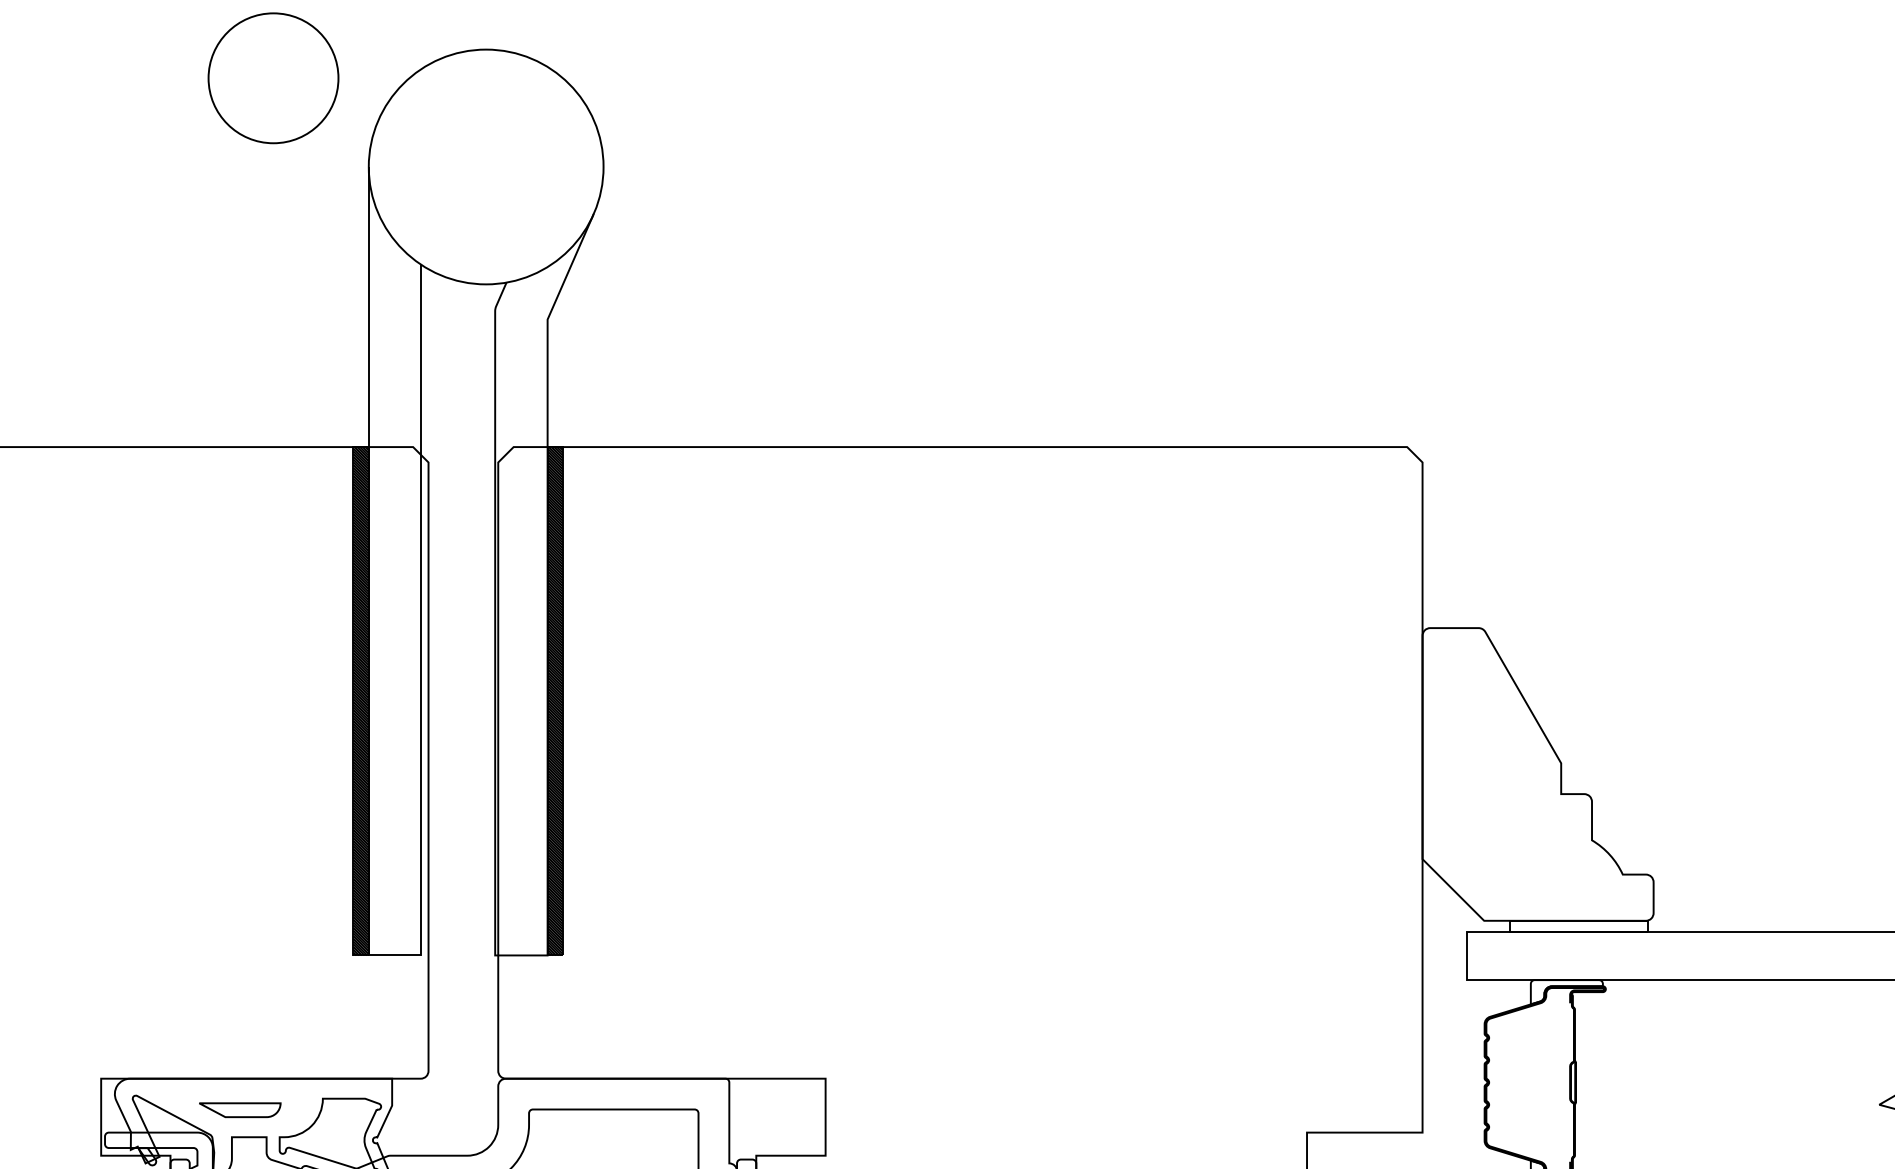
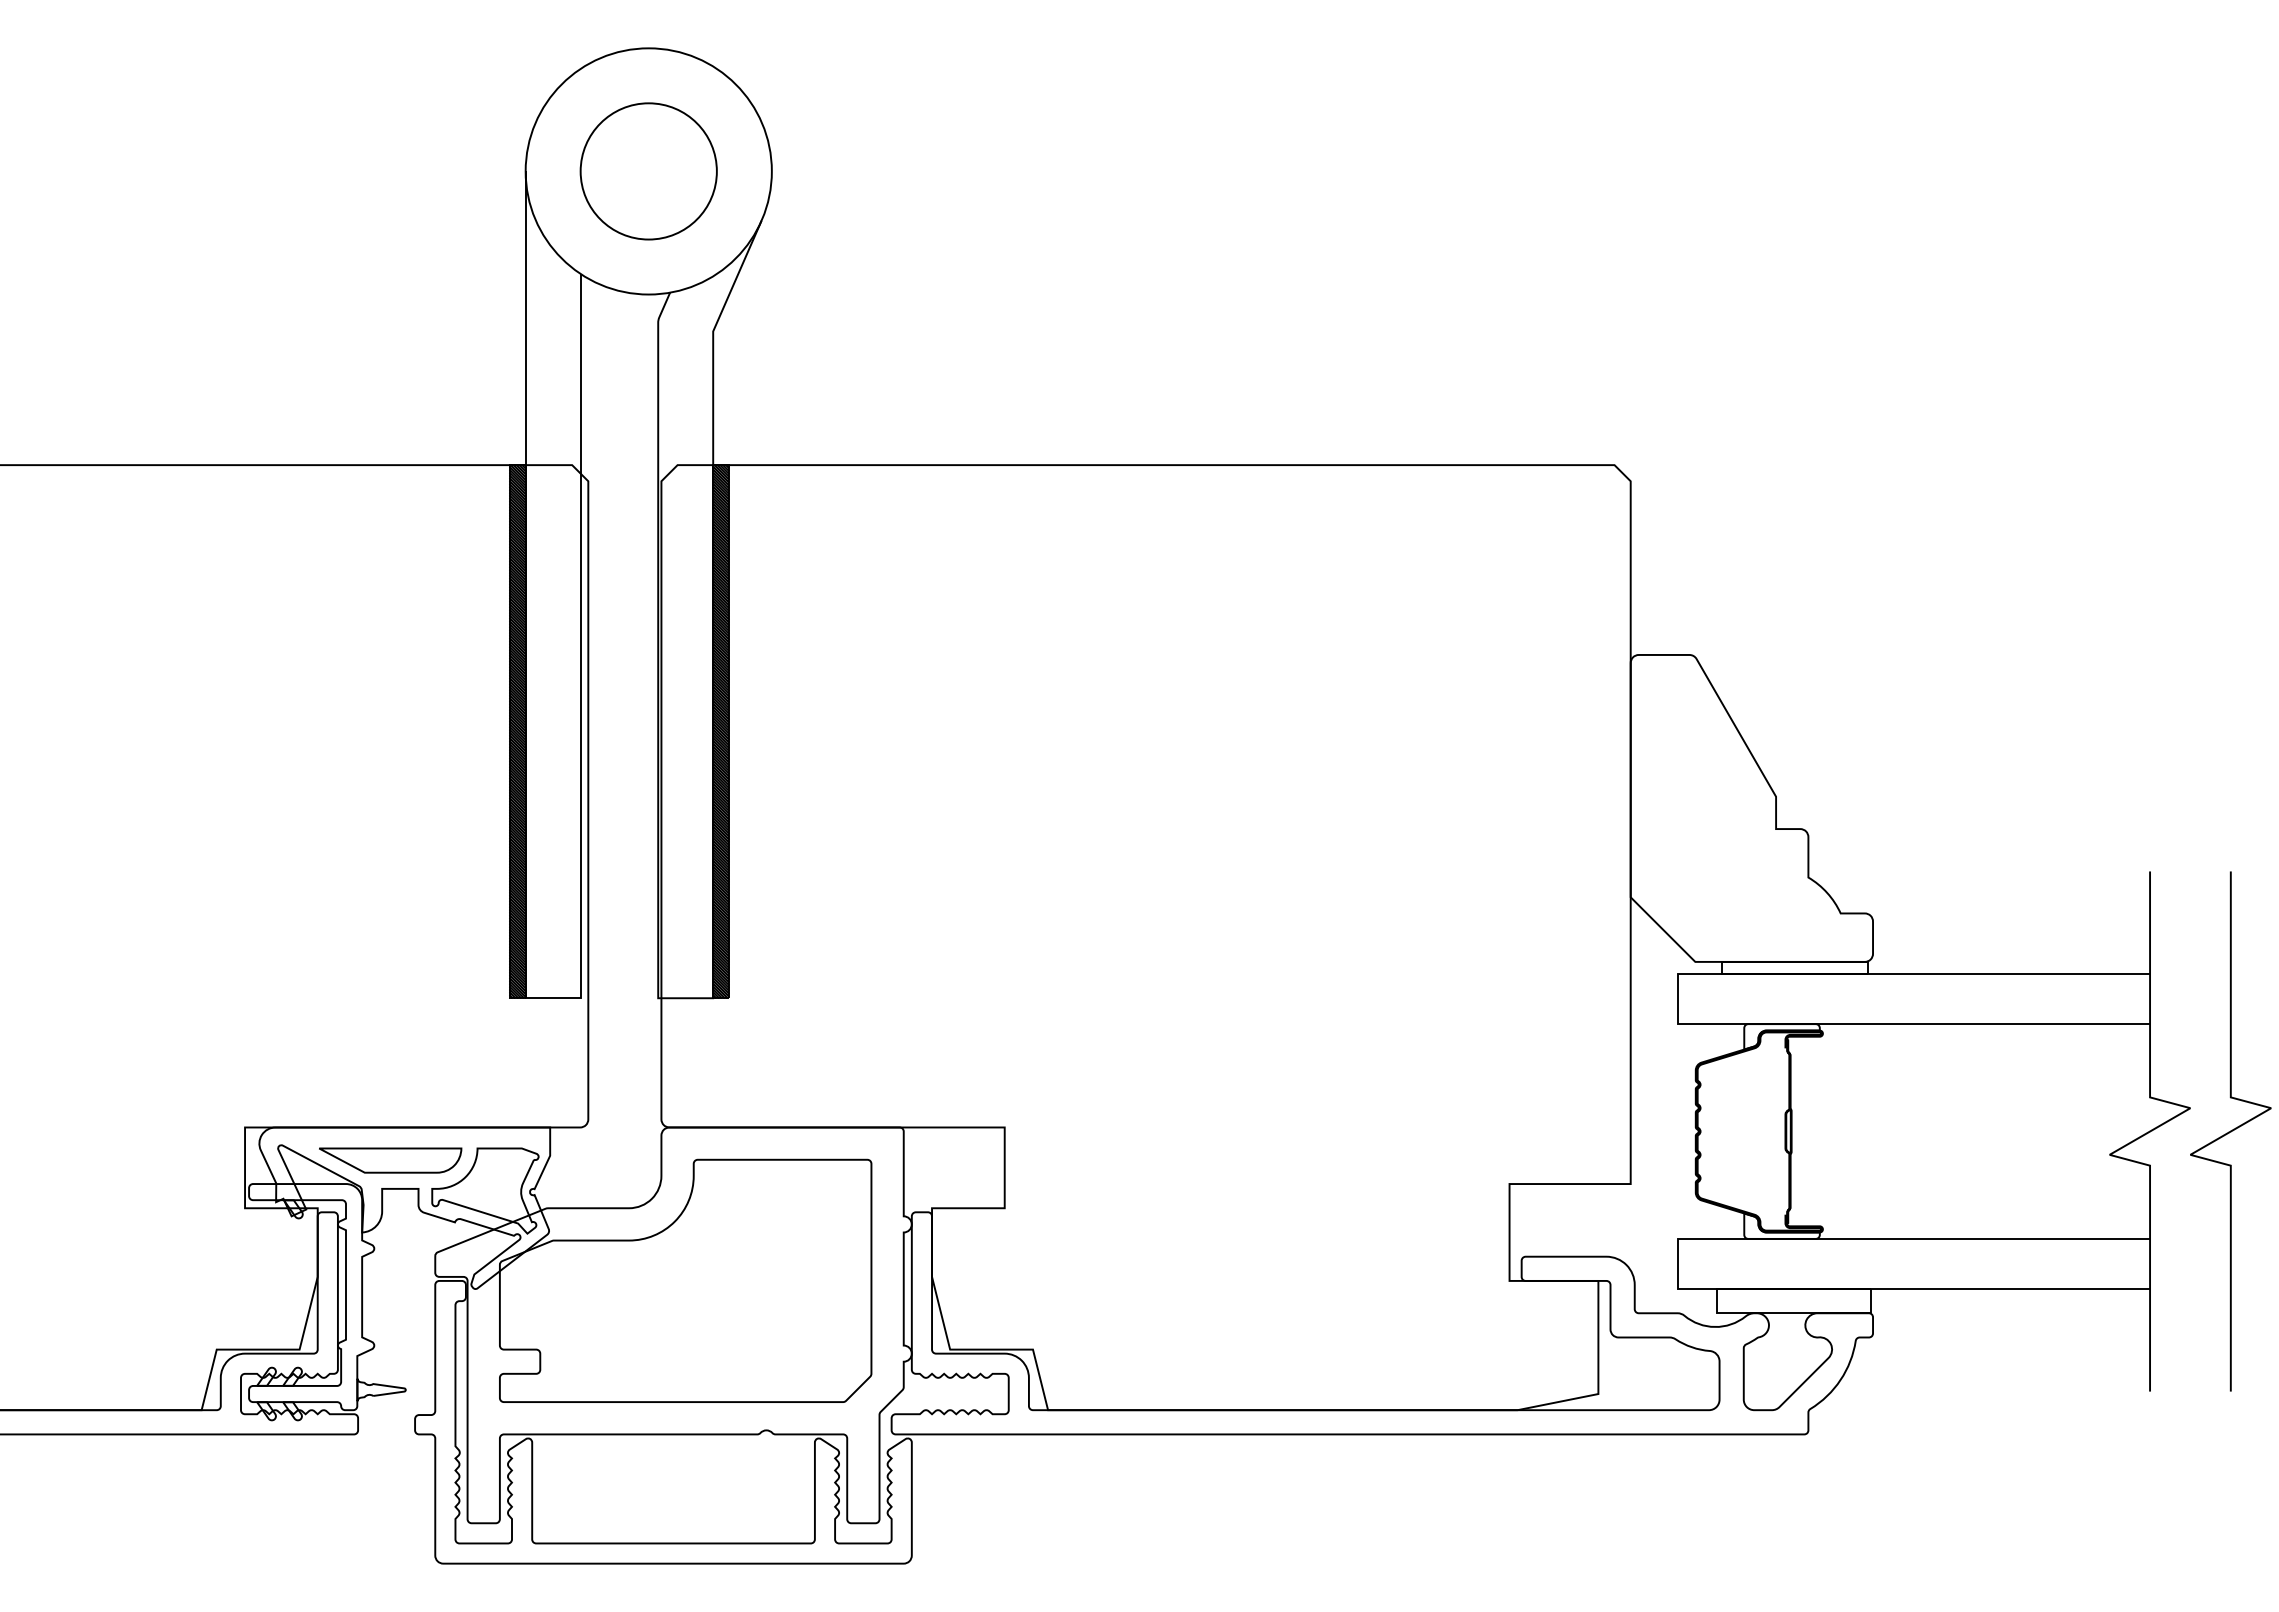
circle: (273, 78) -> (648, 171), moved
part: (239, 1110) -> (390, 1160), size x1.67

